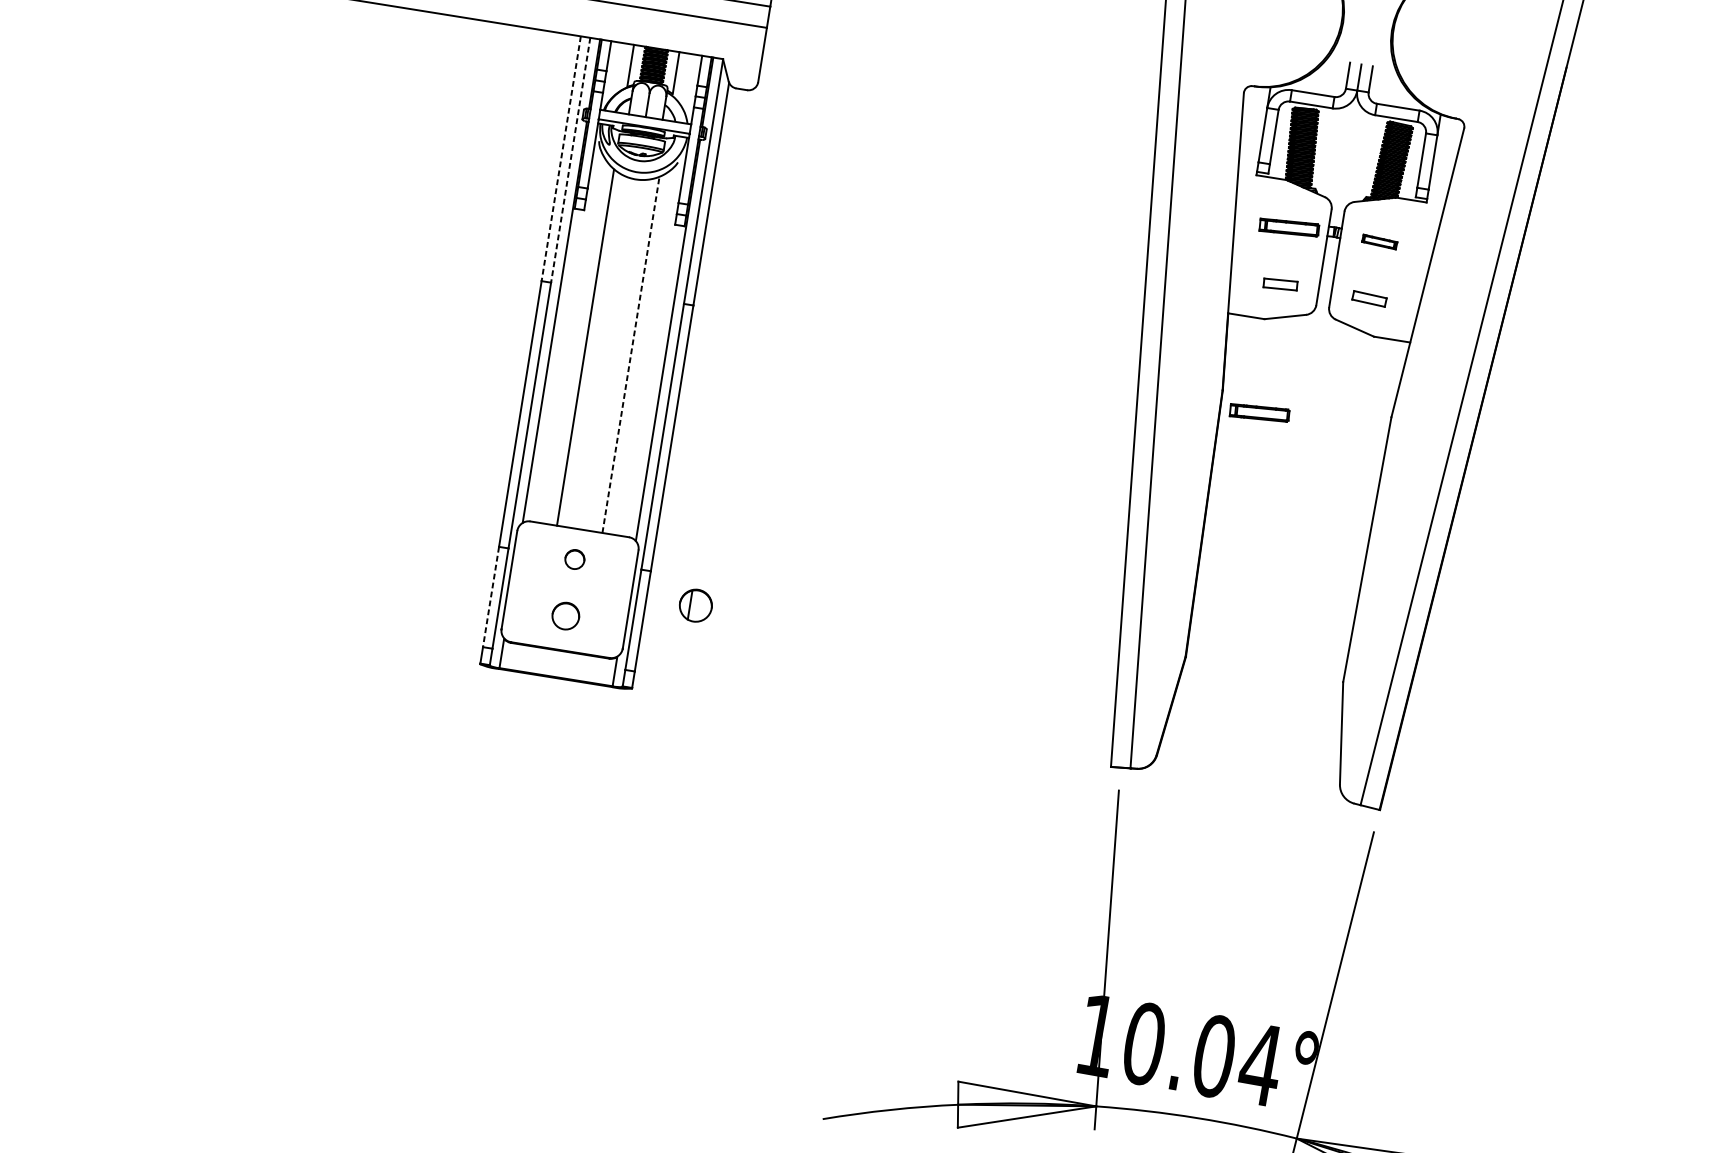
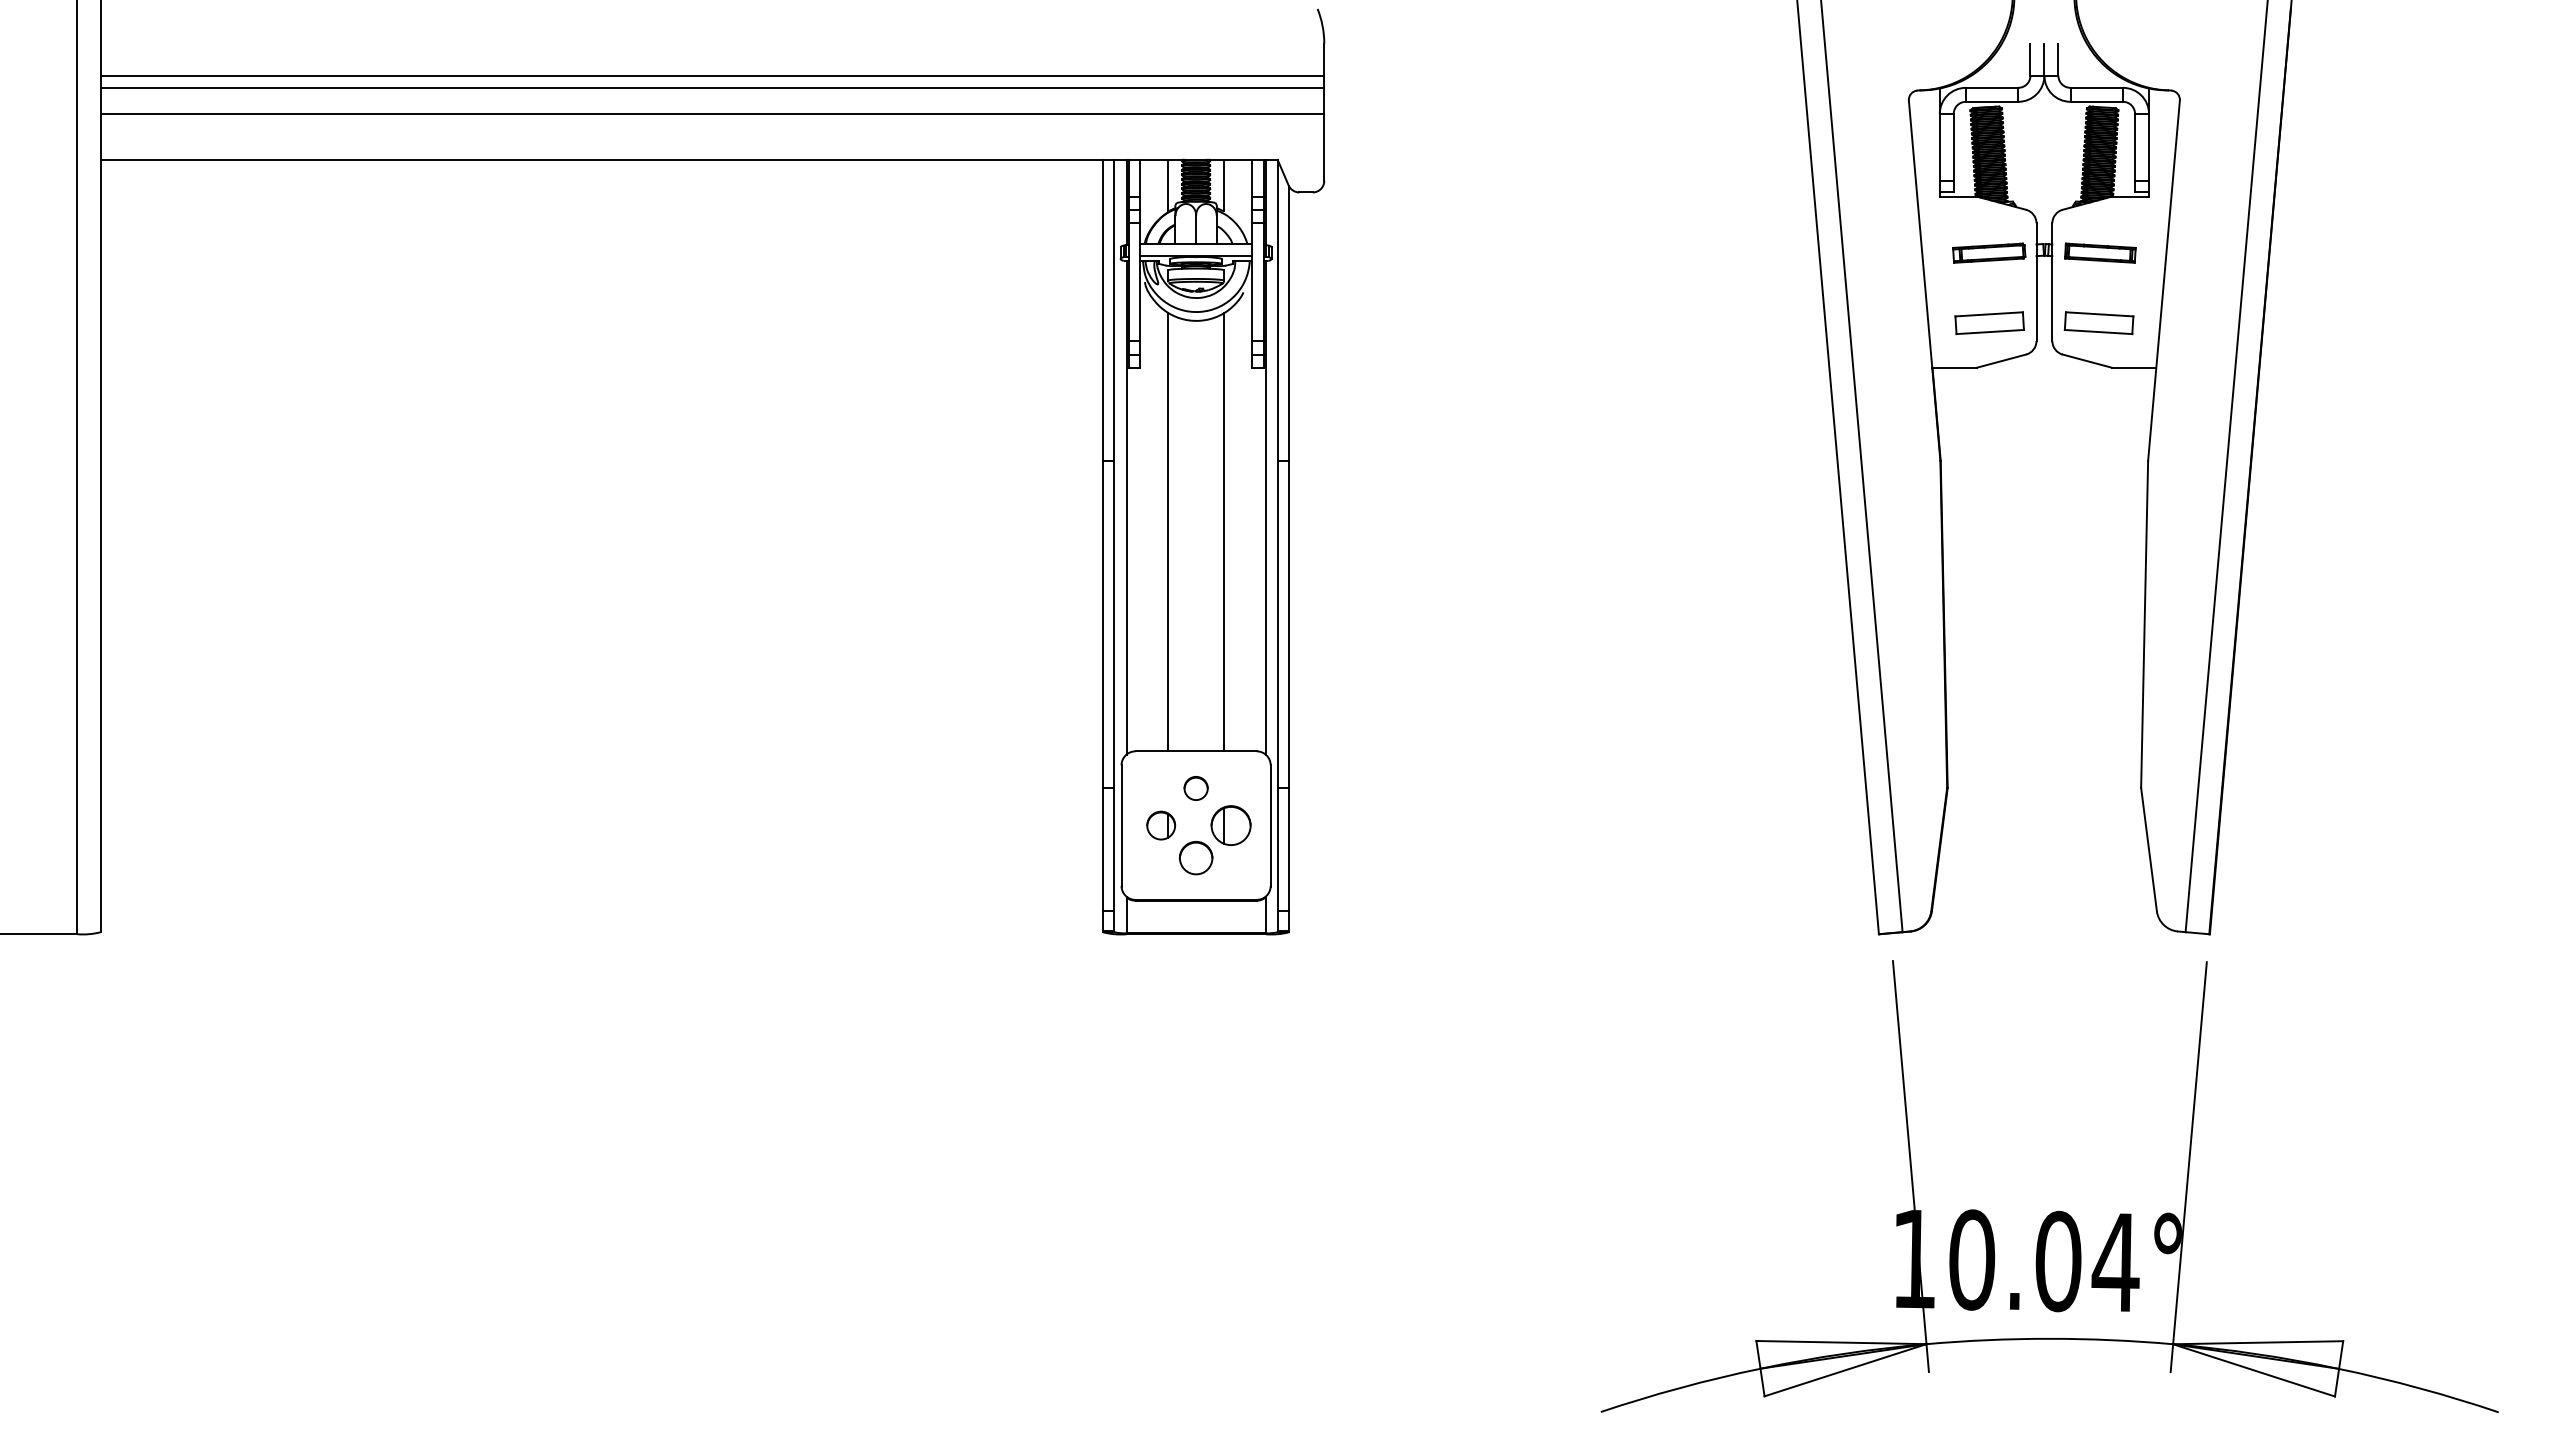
line: (561, 158) -> (1102, 310), dashed -> solid
line: (570, 160) -> (1114, 310), dashed -> solid
part: (1379, 241) -> (2100, 252), size x1.67
part: (1280, 284) -> (1989, 322), size x1.67
part: (1369, 299) -> (2098, 323), size x1.67
line: (631, 354) -> (1224, 531), dashed -> solid
part: (1259, 412) -> (1989, 480), removed
part: (541, 585) -> (1161, 825), added
line: (490, 596) -> (1102, 849), dashed -> solid
part: (695, 605) -> (1230, 825), moved

